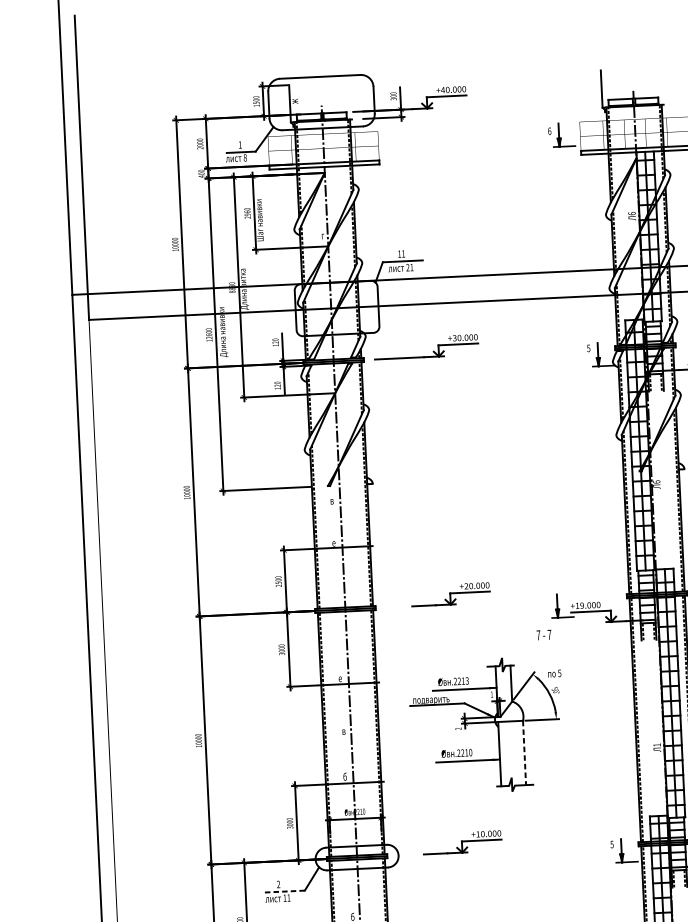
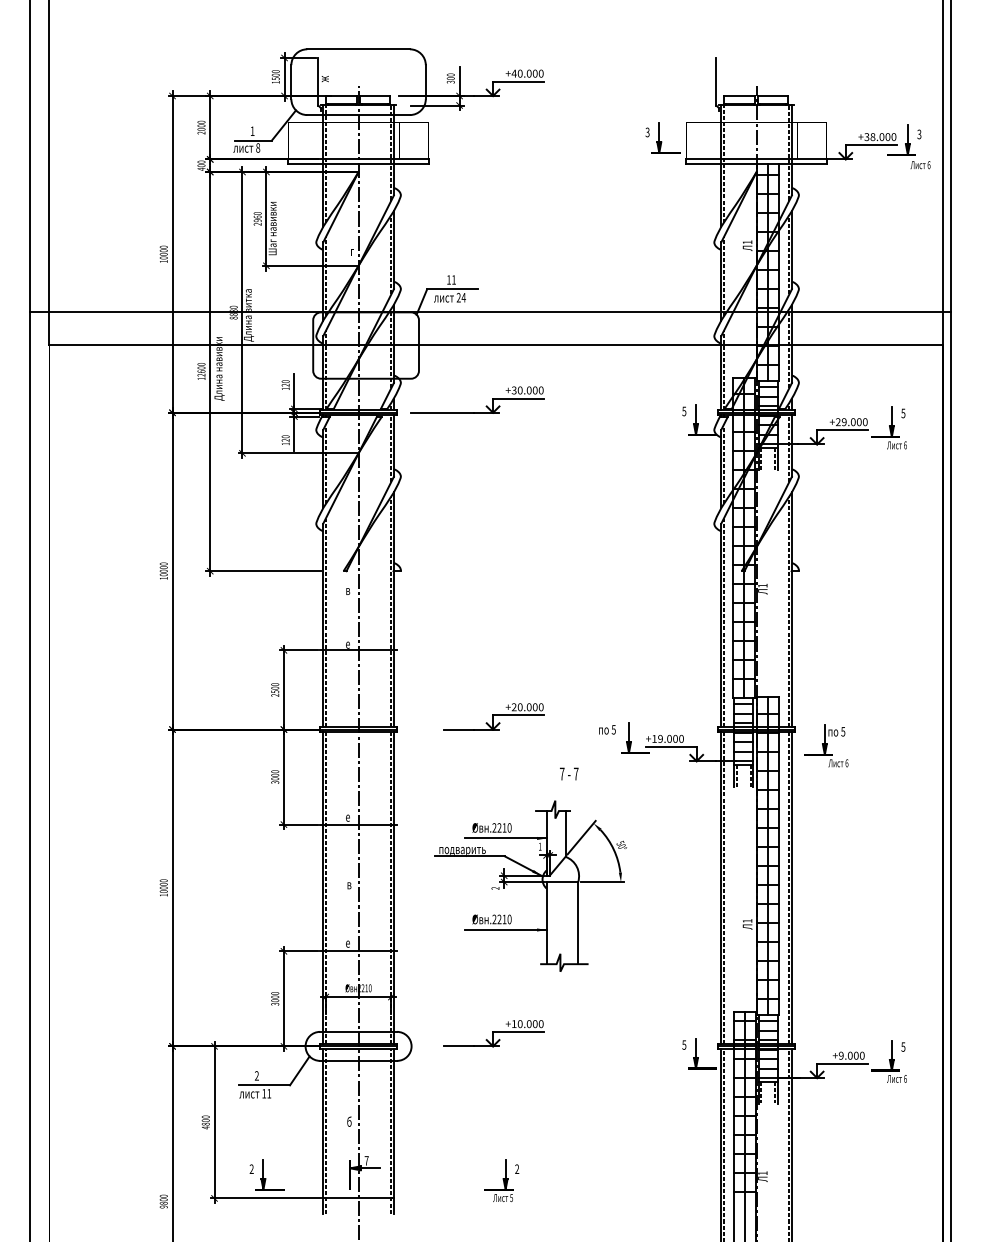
text: (549, 131) -> (647, 132), 6 -> 3
text: (631, 213) -> (747, 242), 6 -> 1
text: (411, 267) -> (463, 297), 21 -> 24
text: (656, 481) -> (762, 585), 6 -> 1
text: (544, 634) -> (569, 773), moved
text: (554, 673) -> (607, 729), moved
text: (467, 680) -> (509, 827), .2213 -> .2210
line: (524, 753) -> (578, 923), dashed -> solid
text: (345, 776) -> (348, 942), б -> e
line: (284, 891) -> (264, 1085), dashed -> solid

